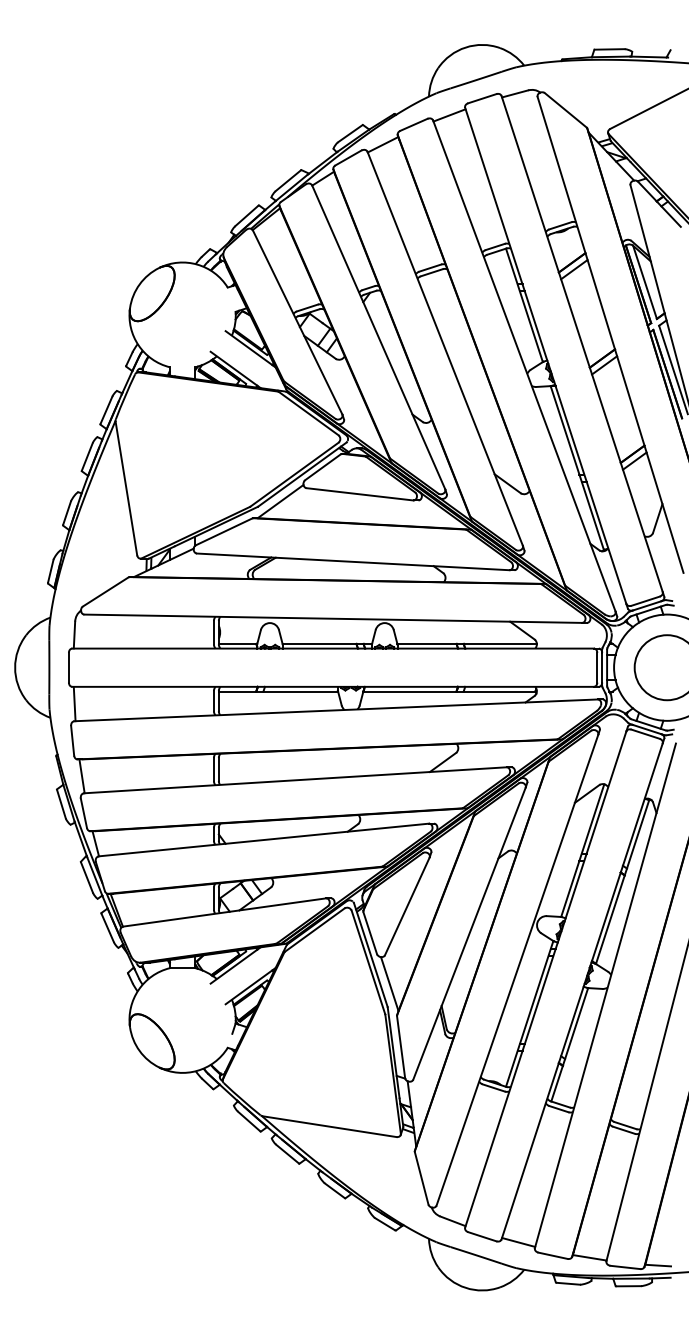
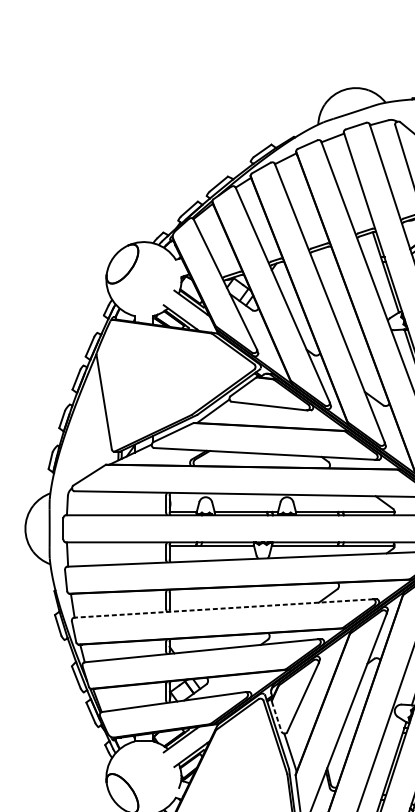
line: (295, 780) -> (223, 608), solid -> dashed
line: (370, 933) -> (276, 716), solid -> dashed

